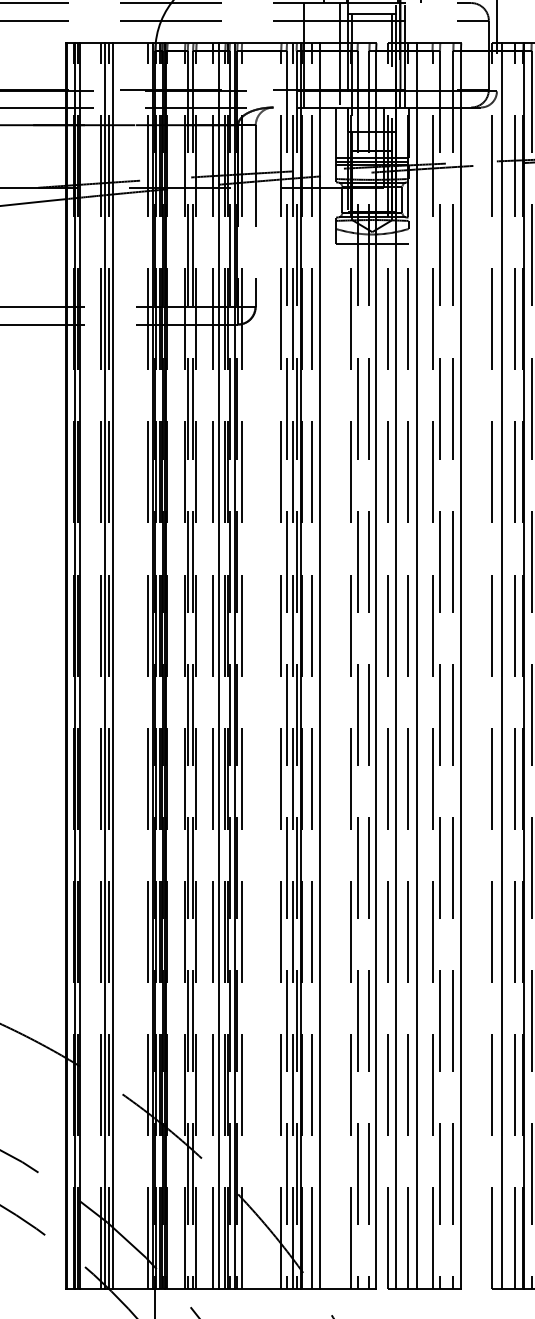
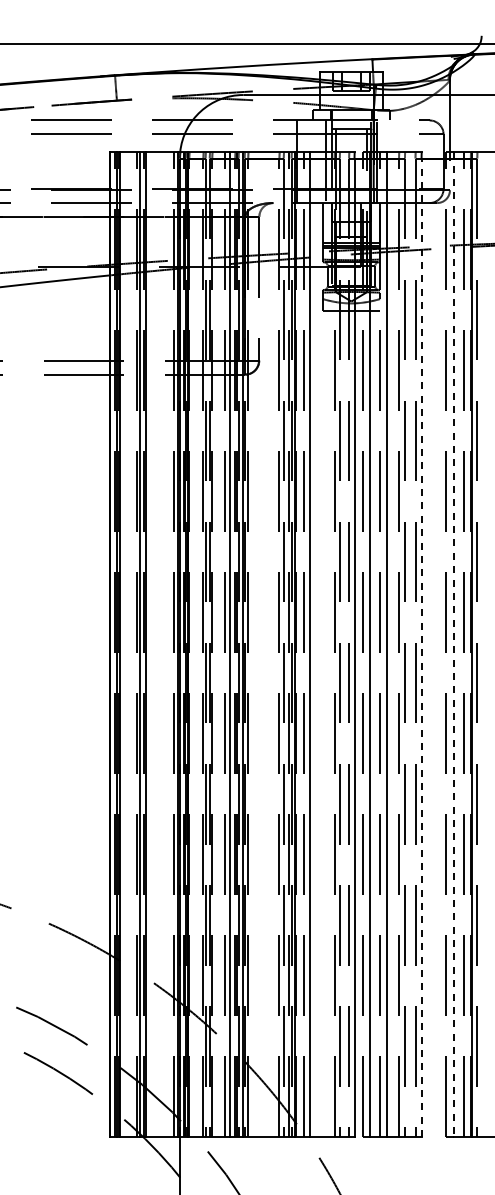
line: (501, 667) -> (453, 645), solid -> dashed
line: (460, 669) -> (421, 647), solid -> dashed

